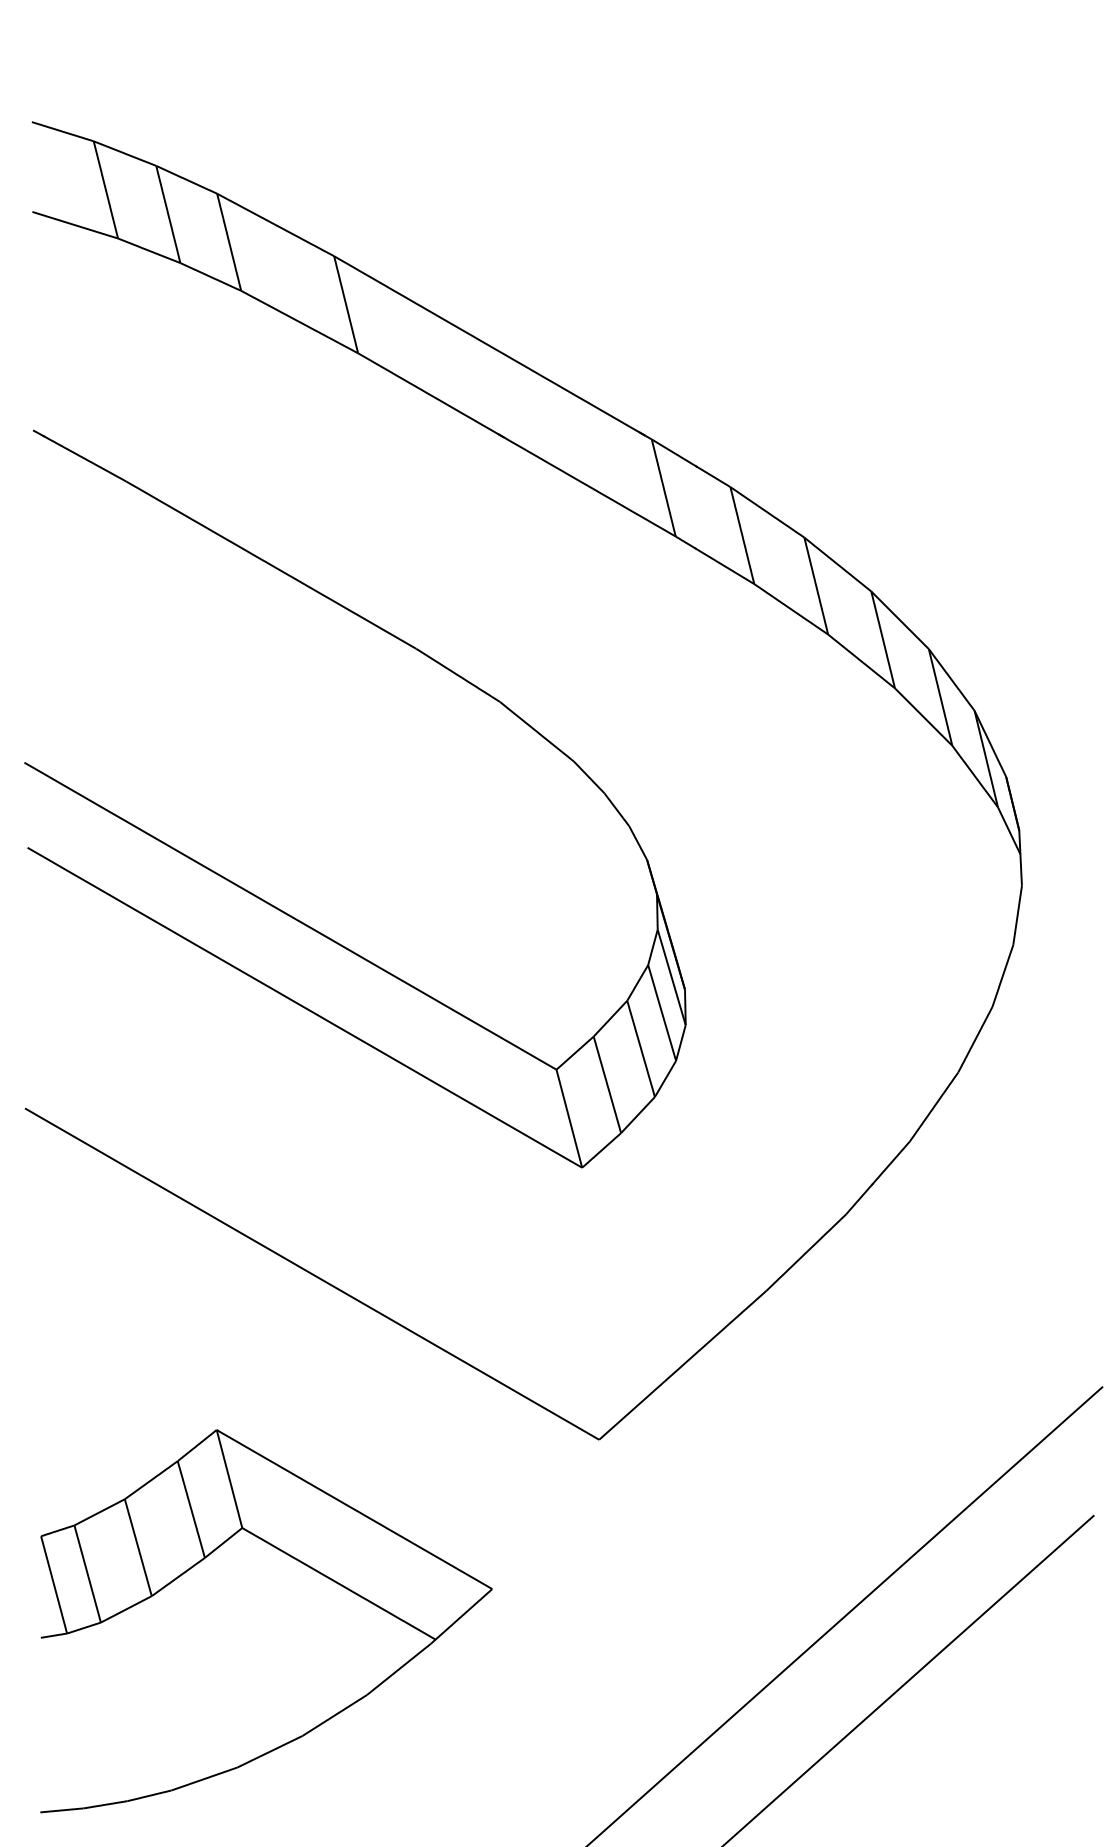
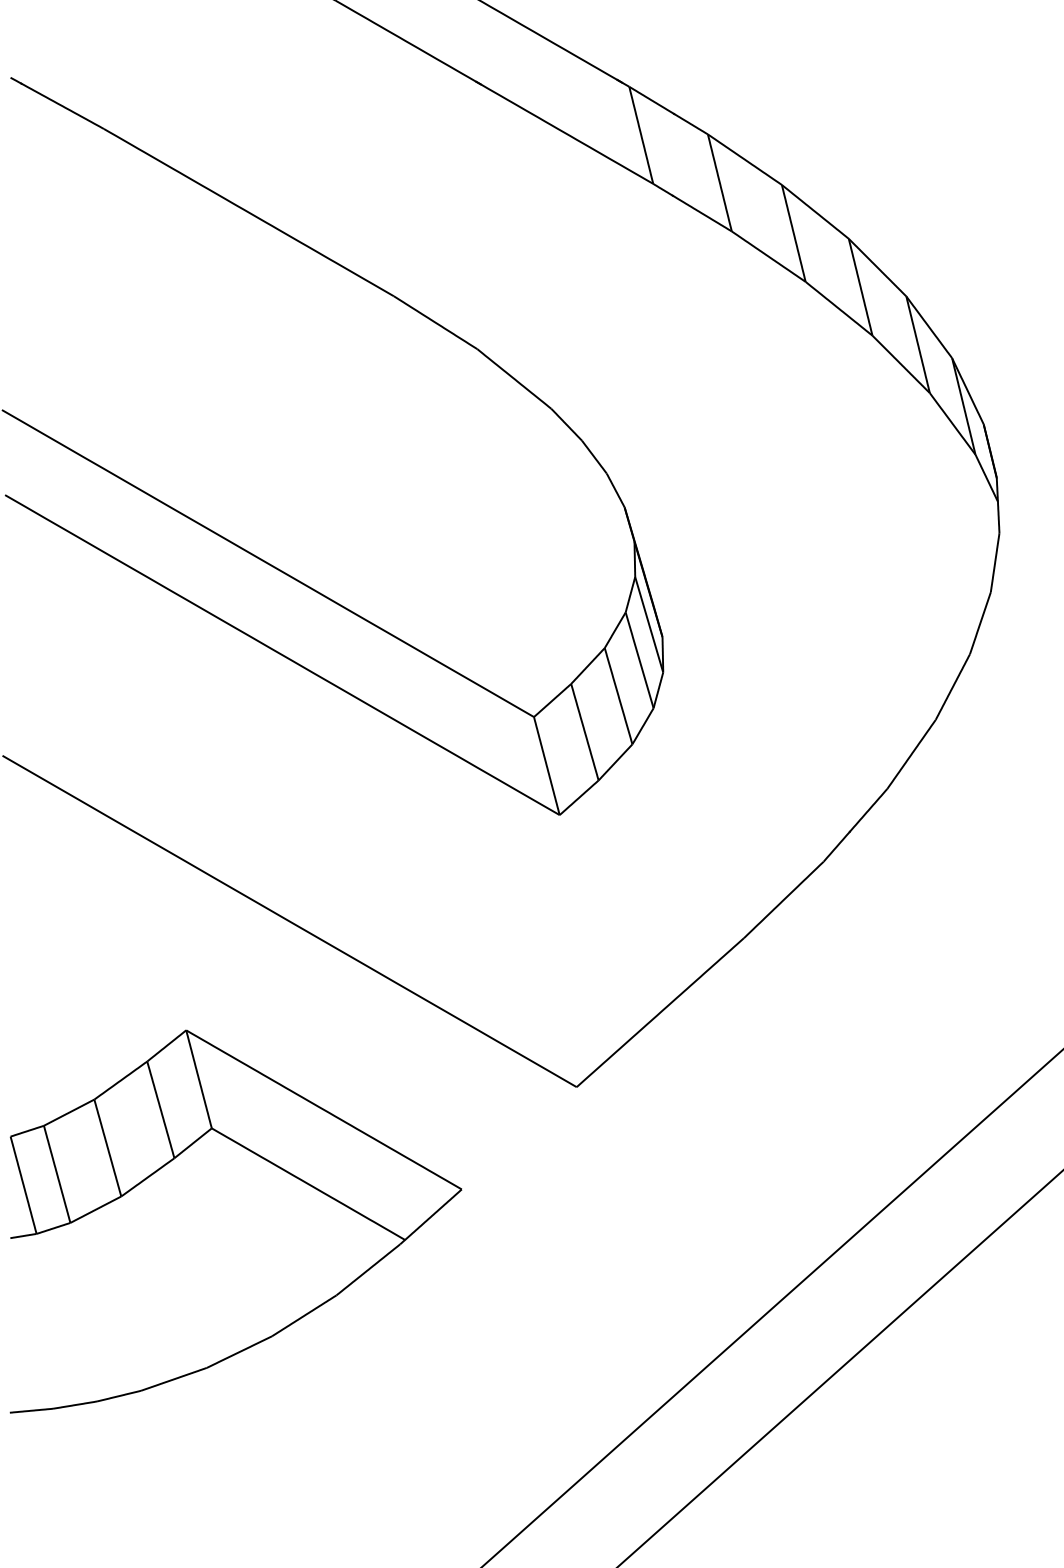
part: (299, 1562) -> (269, 1162), moved

